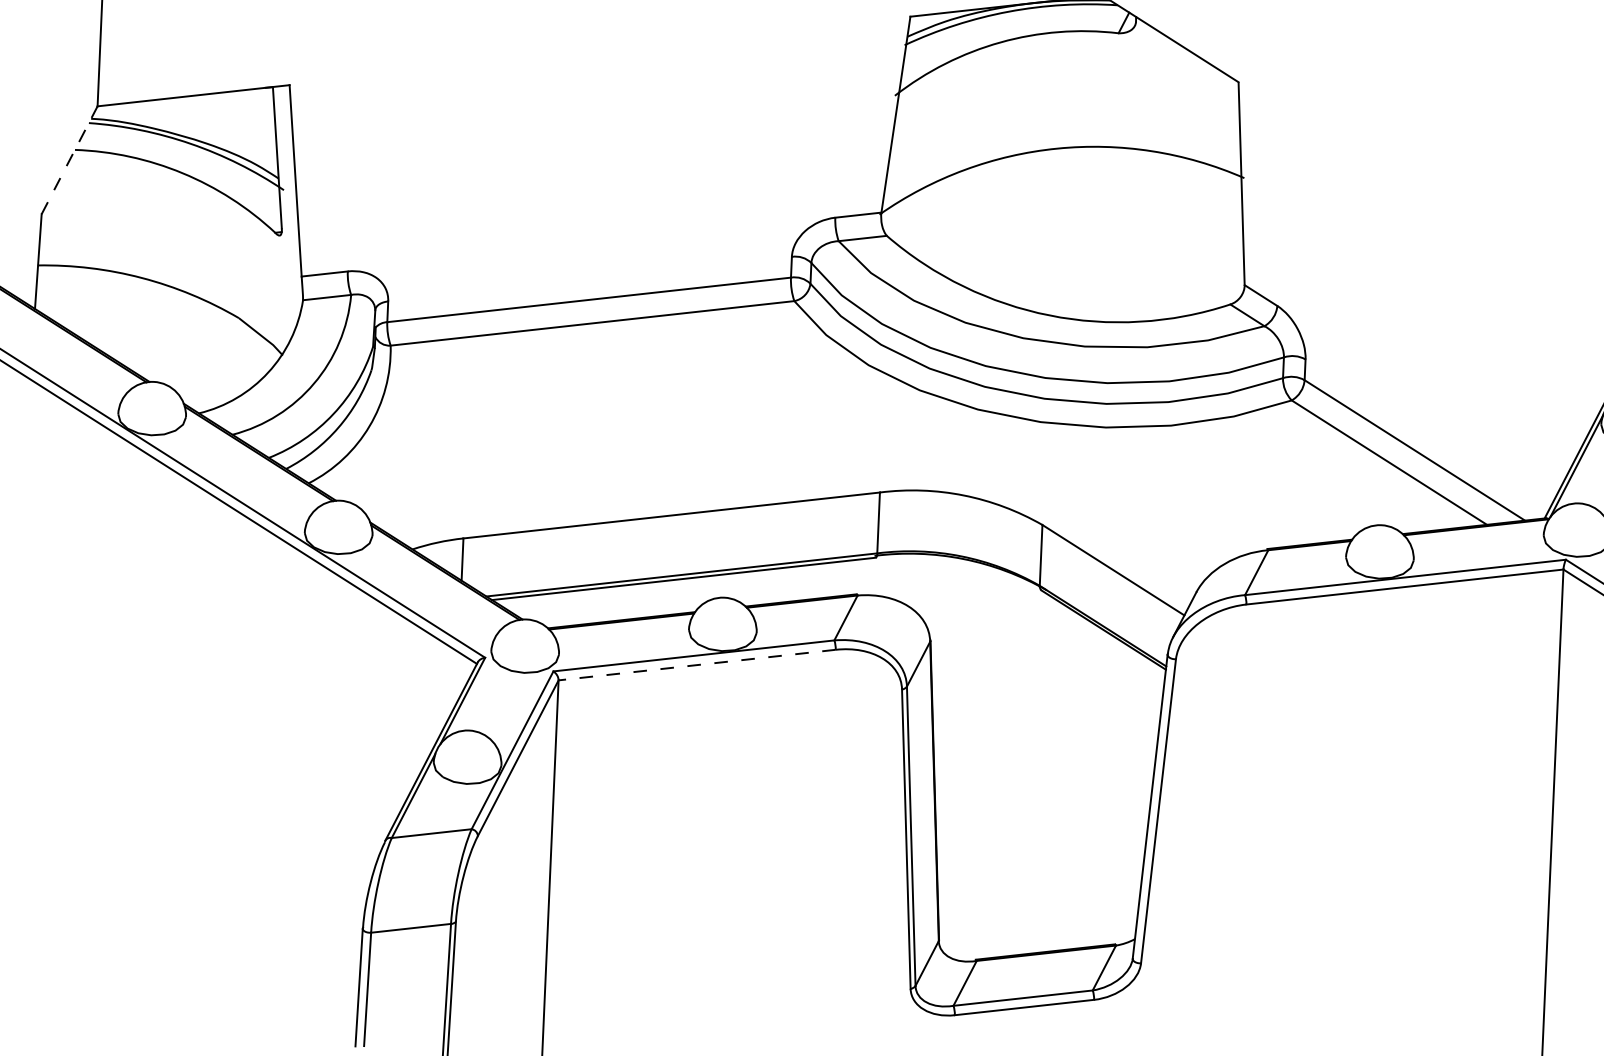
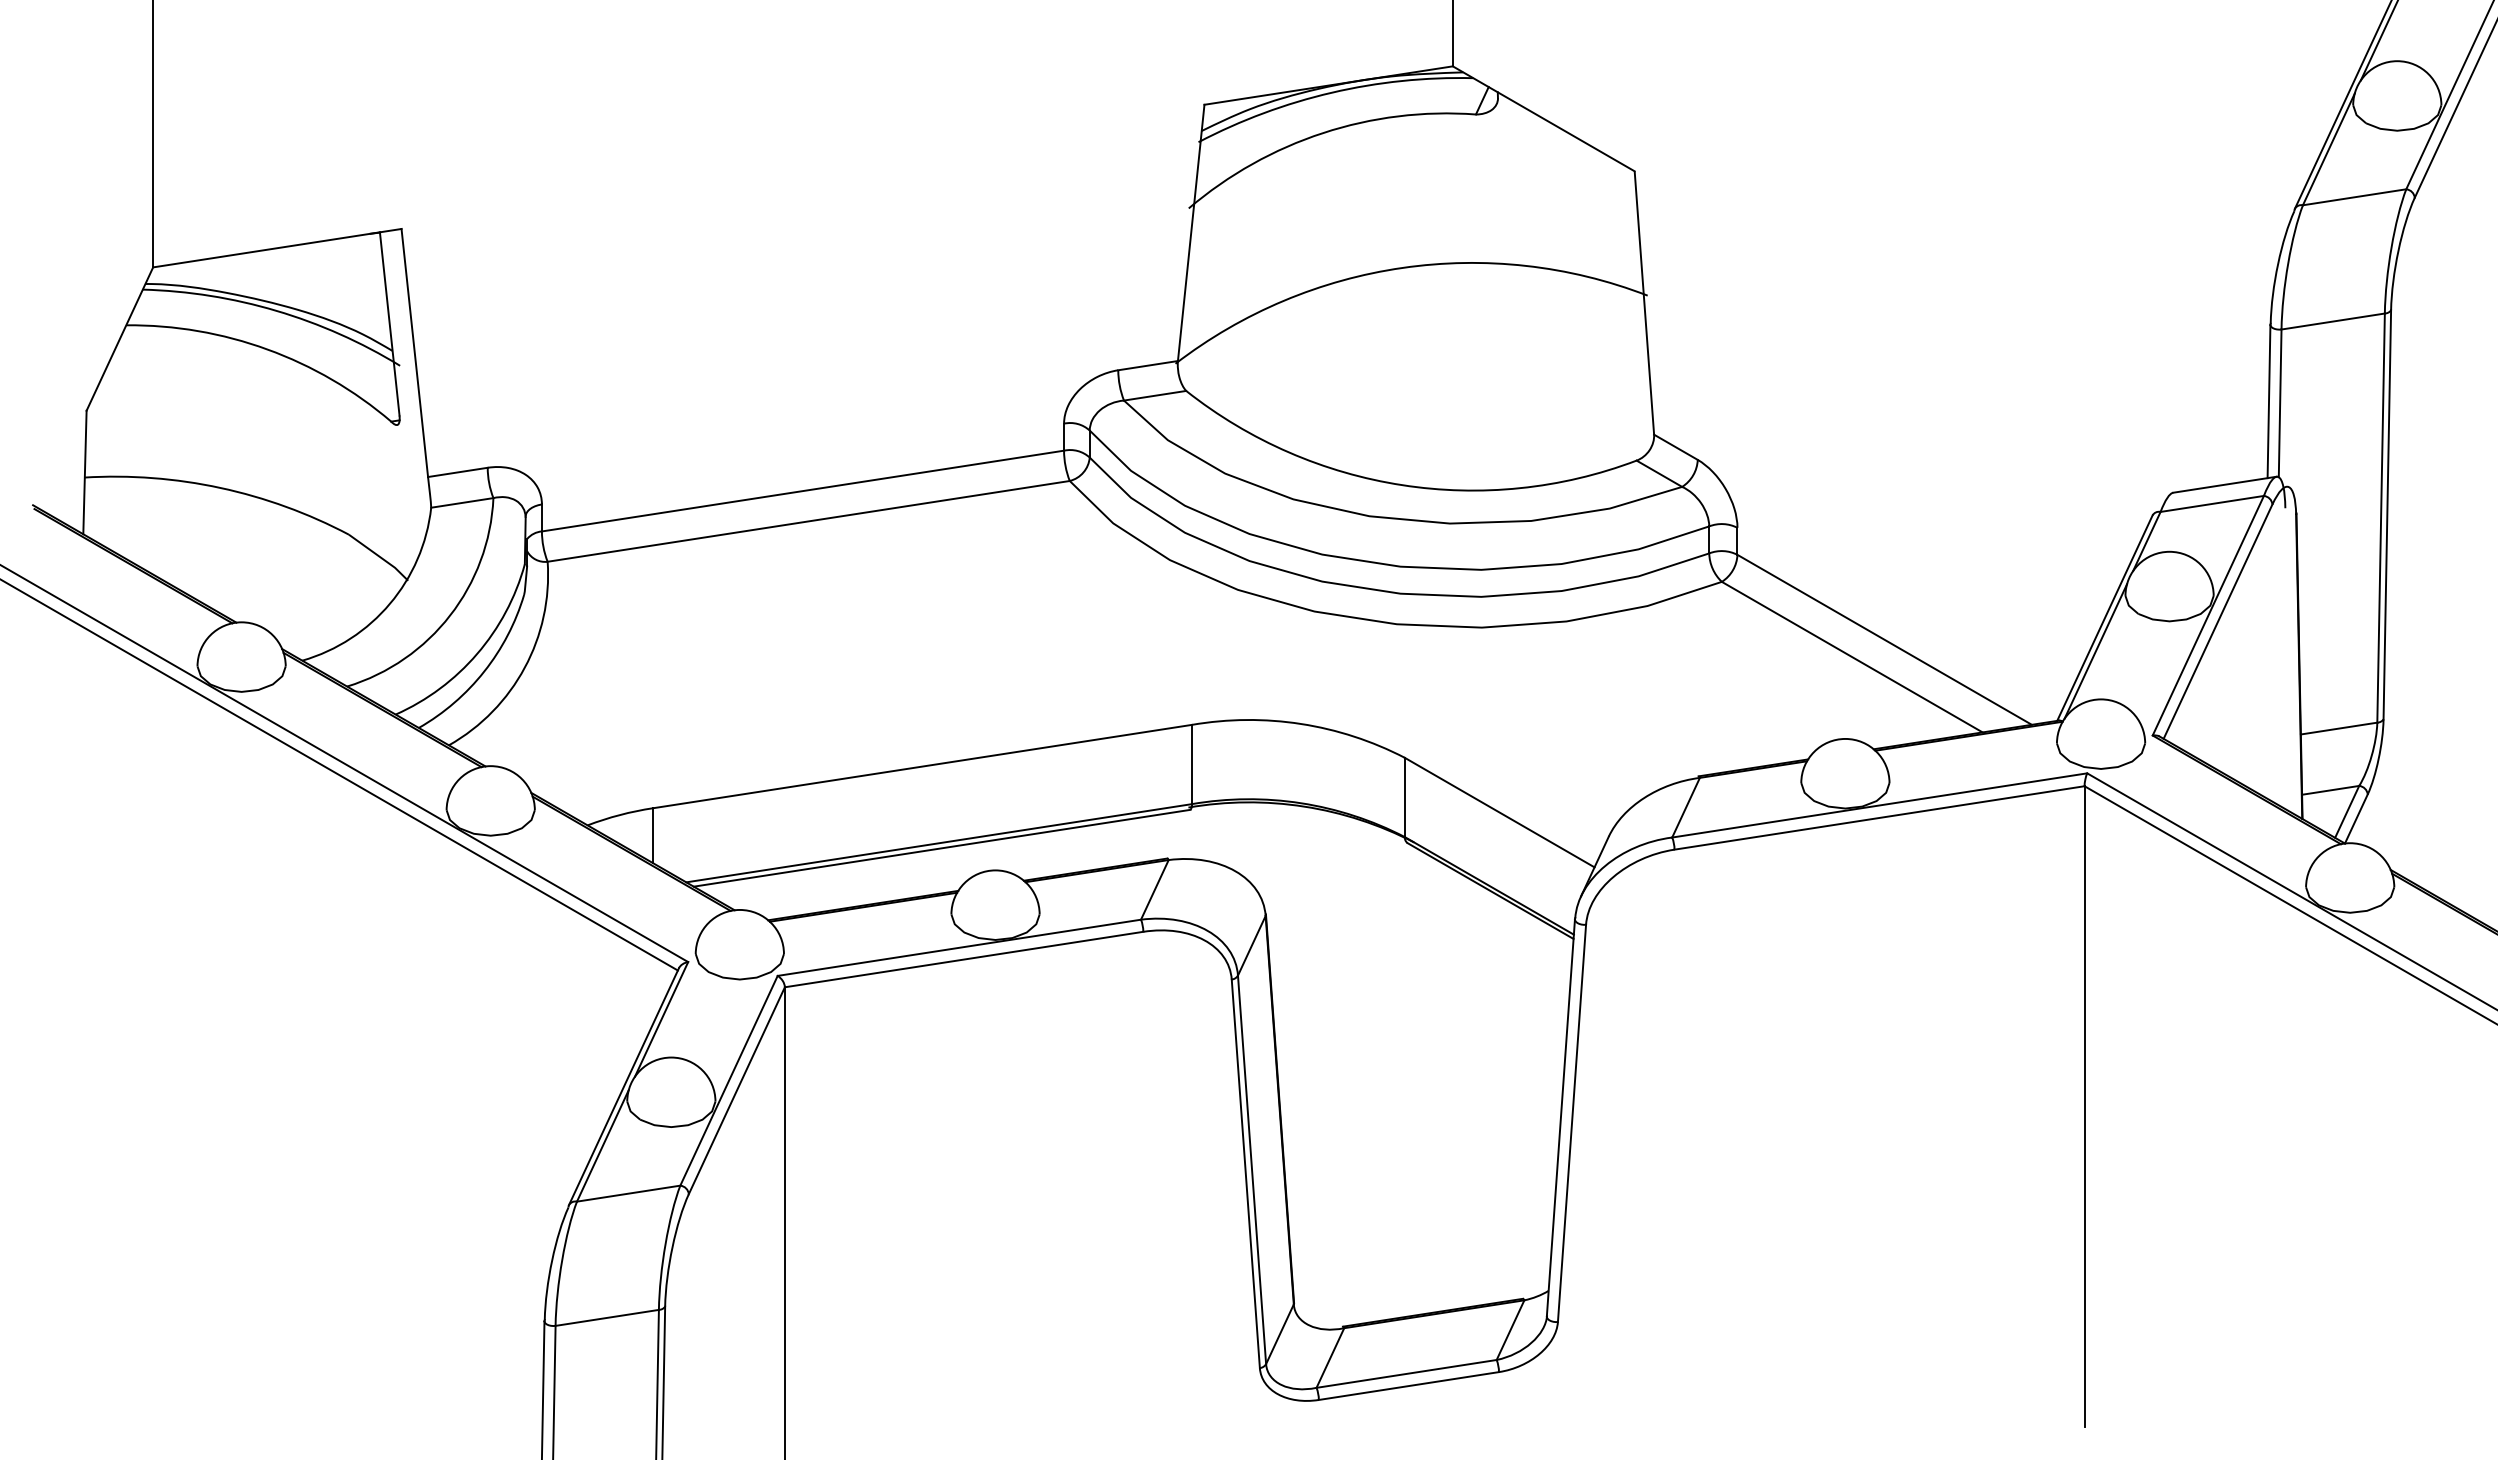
line: (70, 159) -> (120, 338), dashed -> solid
line: (696, 665) -> (963, 959), dashed -> solid

